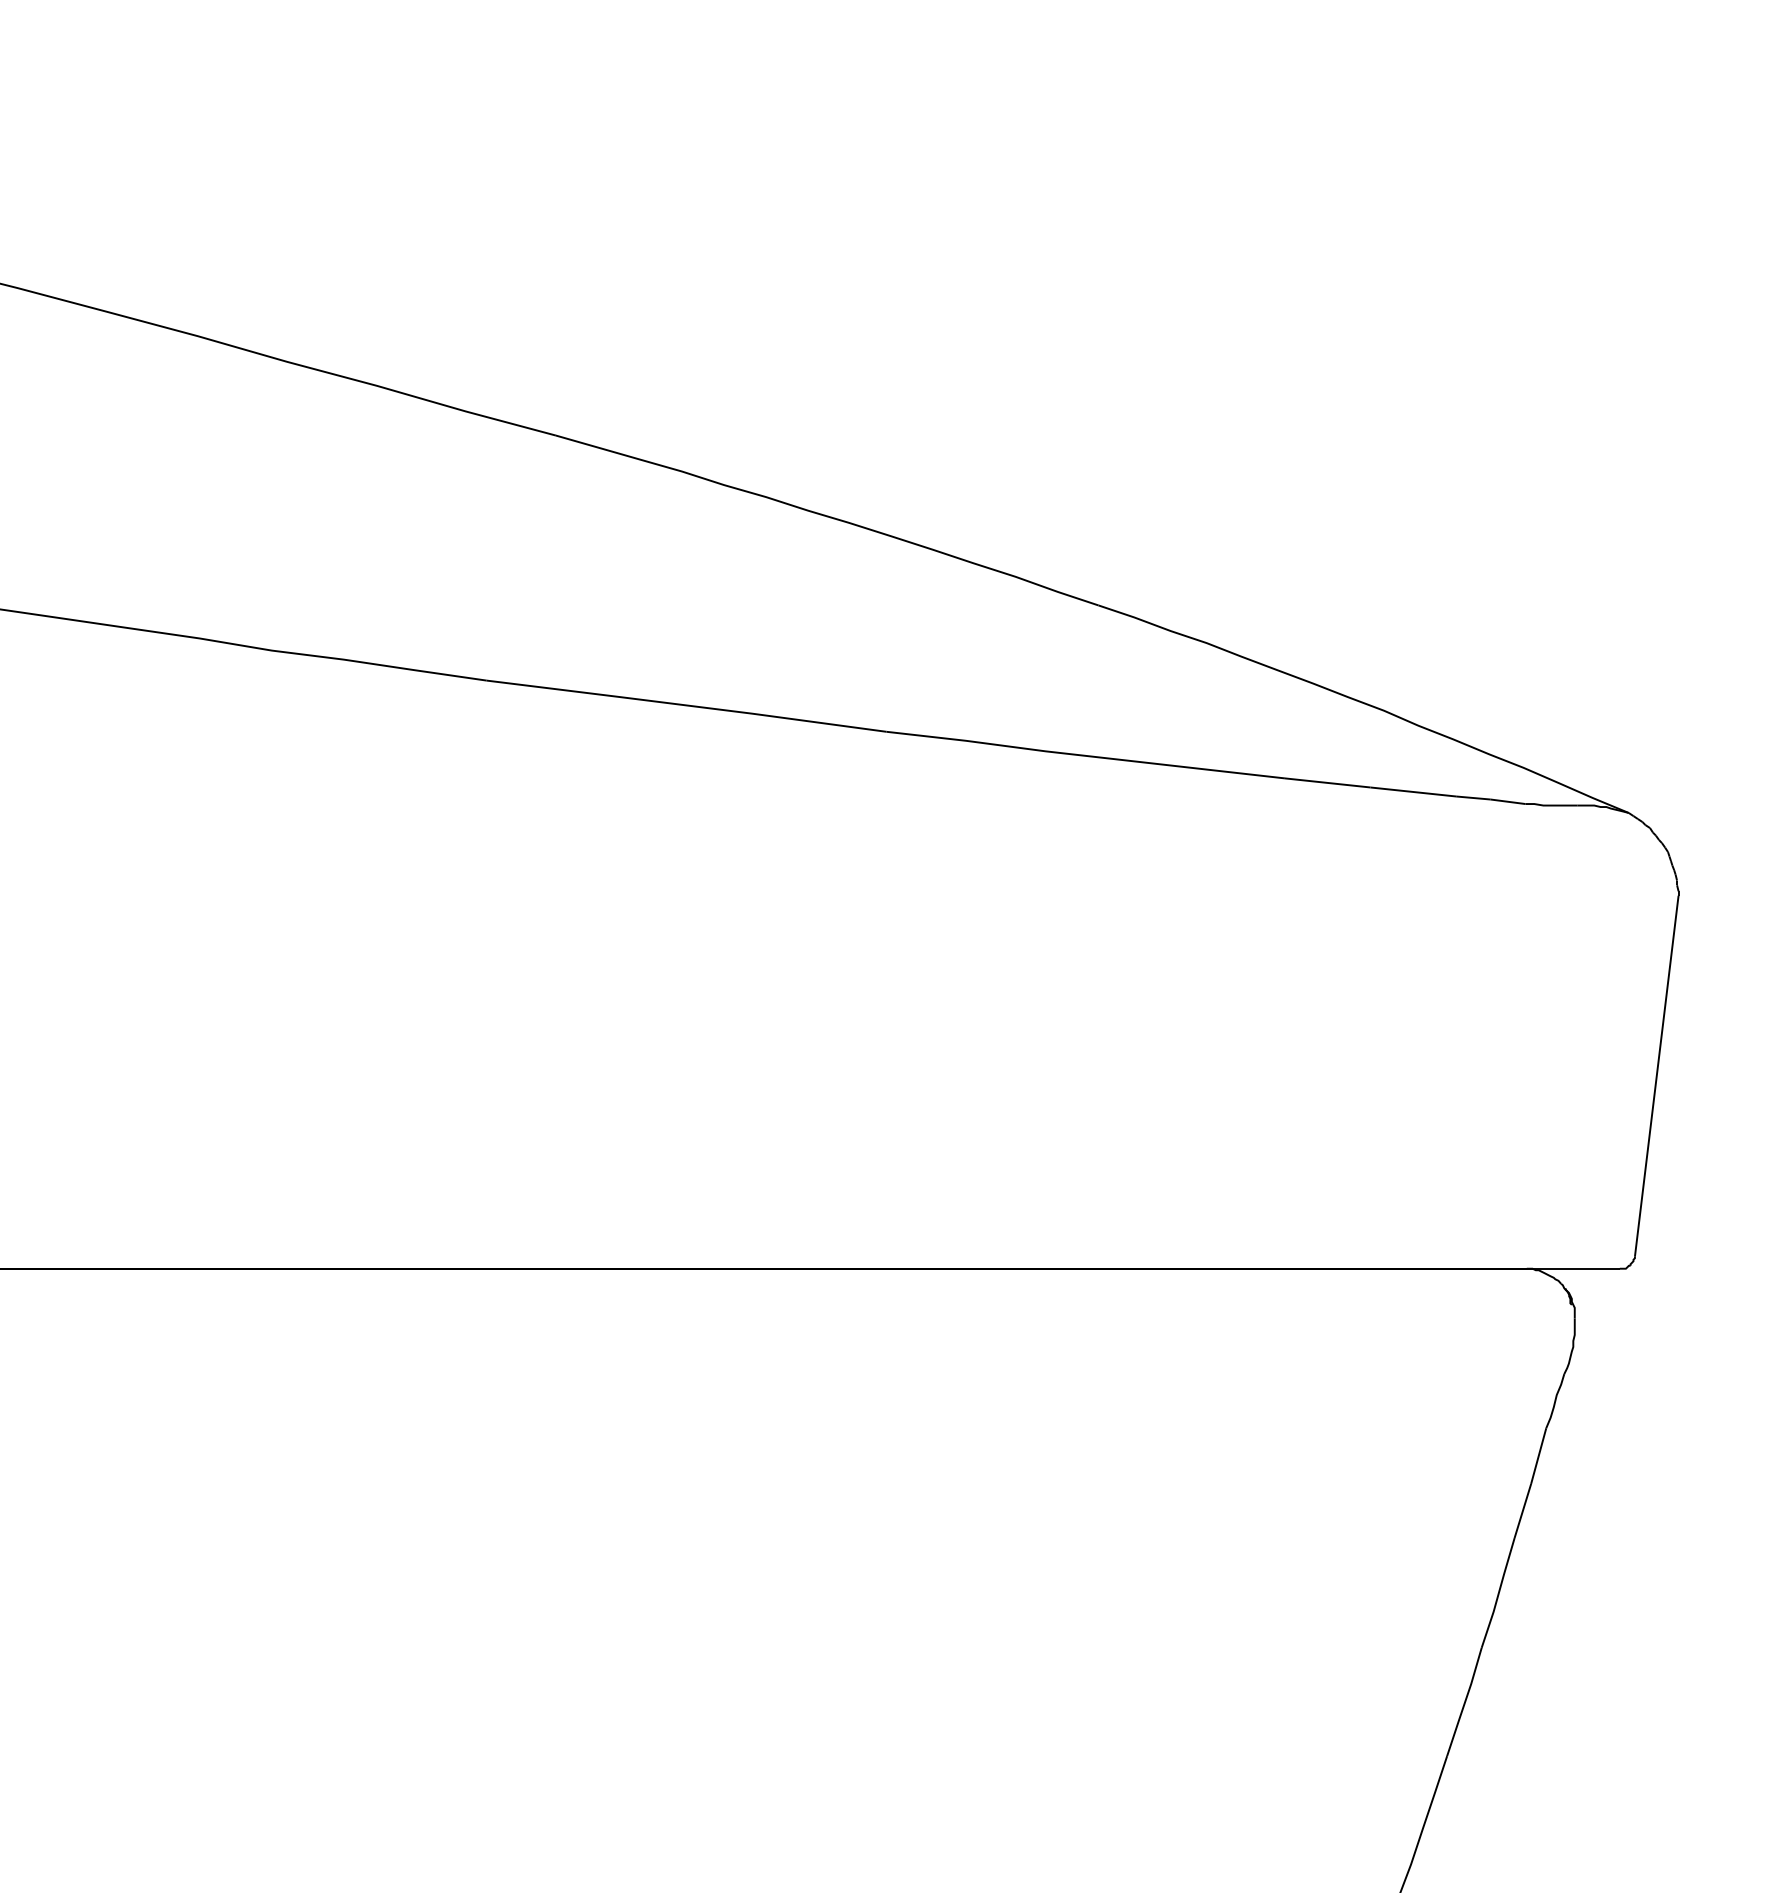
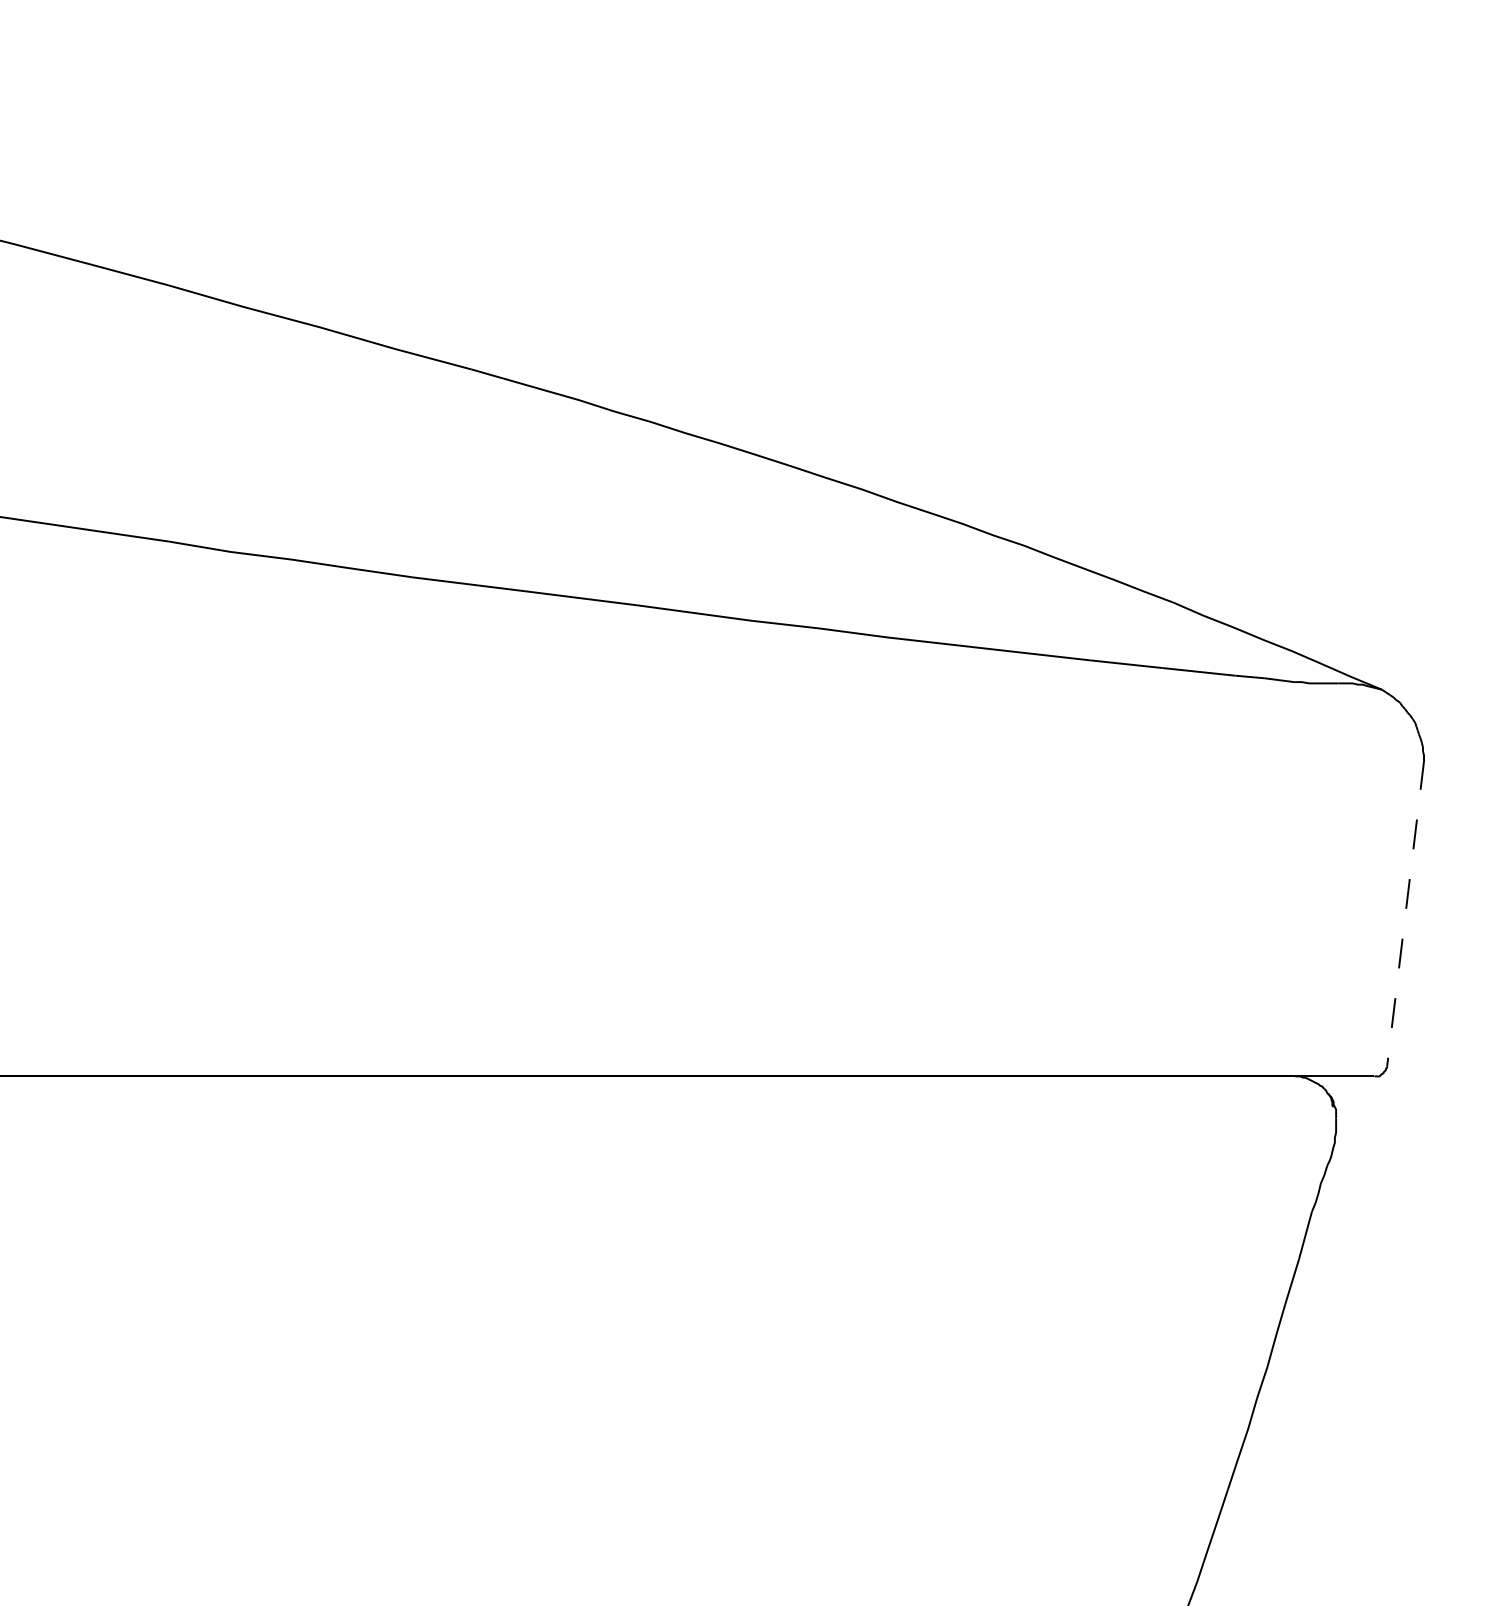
line: (1656, 1076) -> (1405, 913), solid -> dashed

